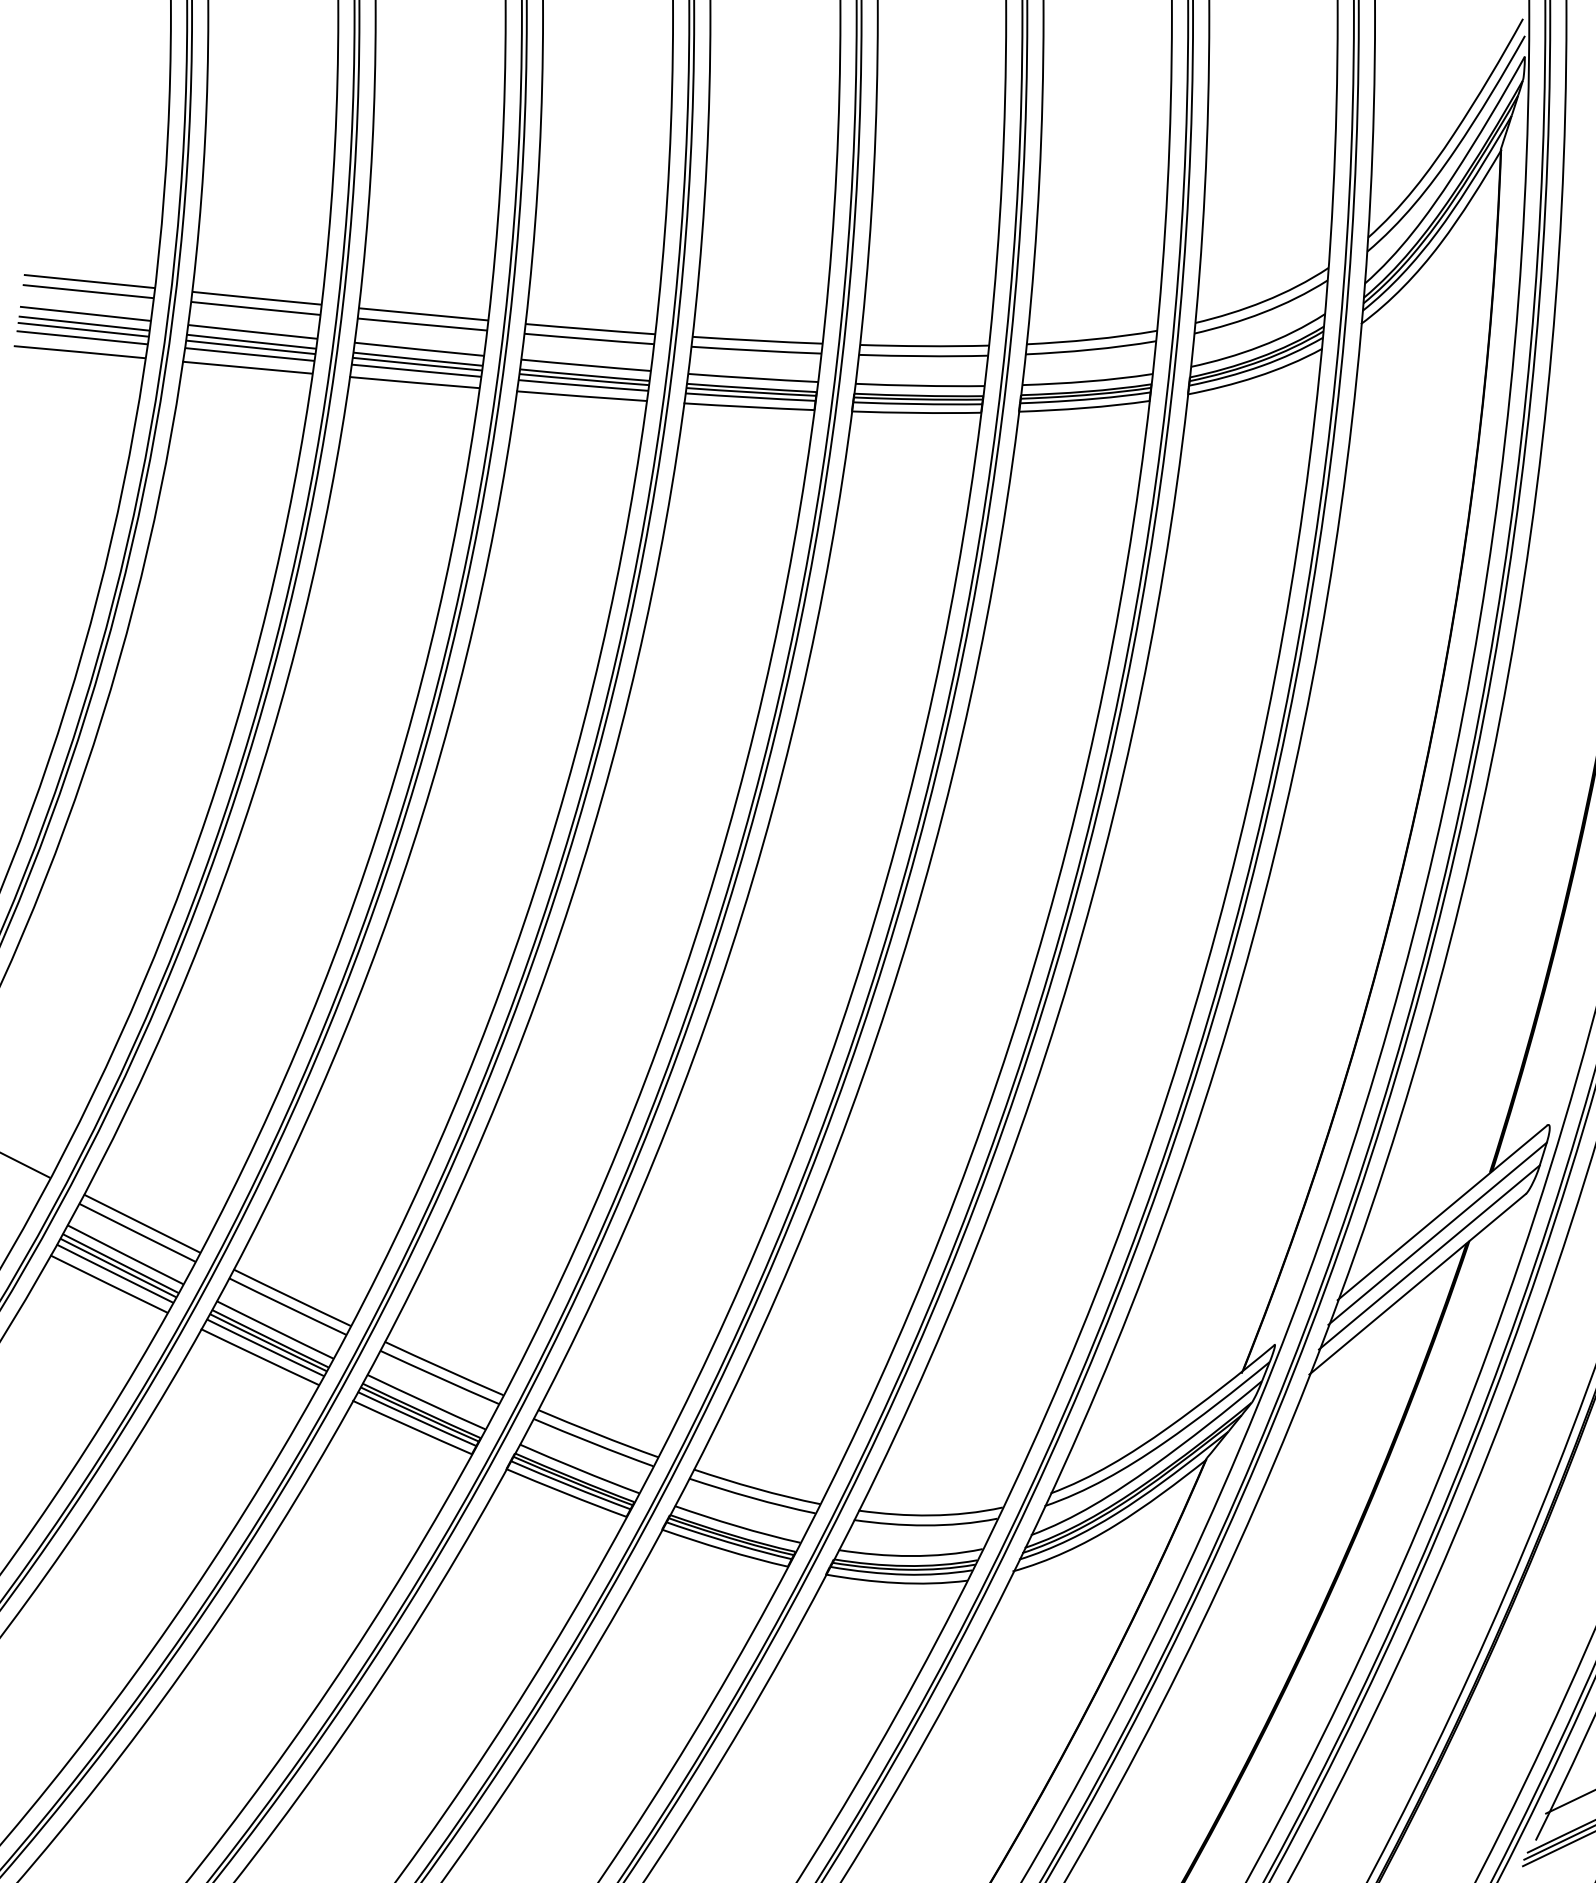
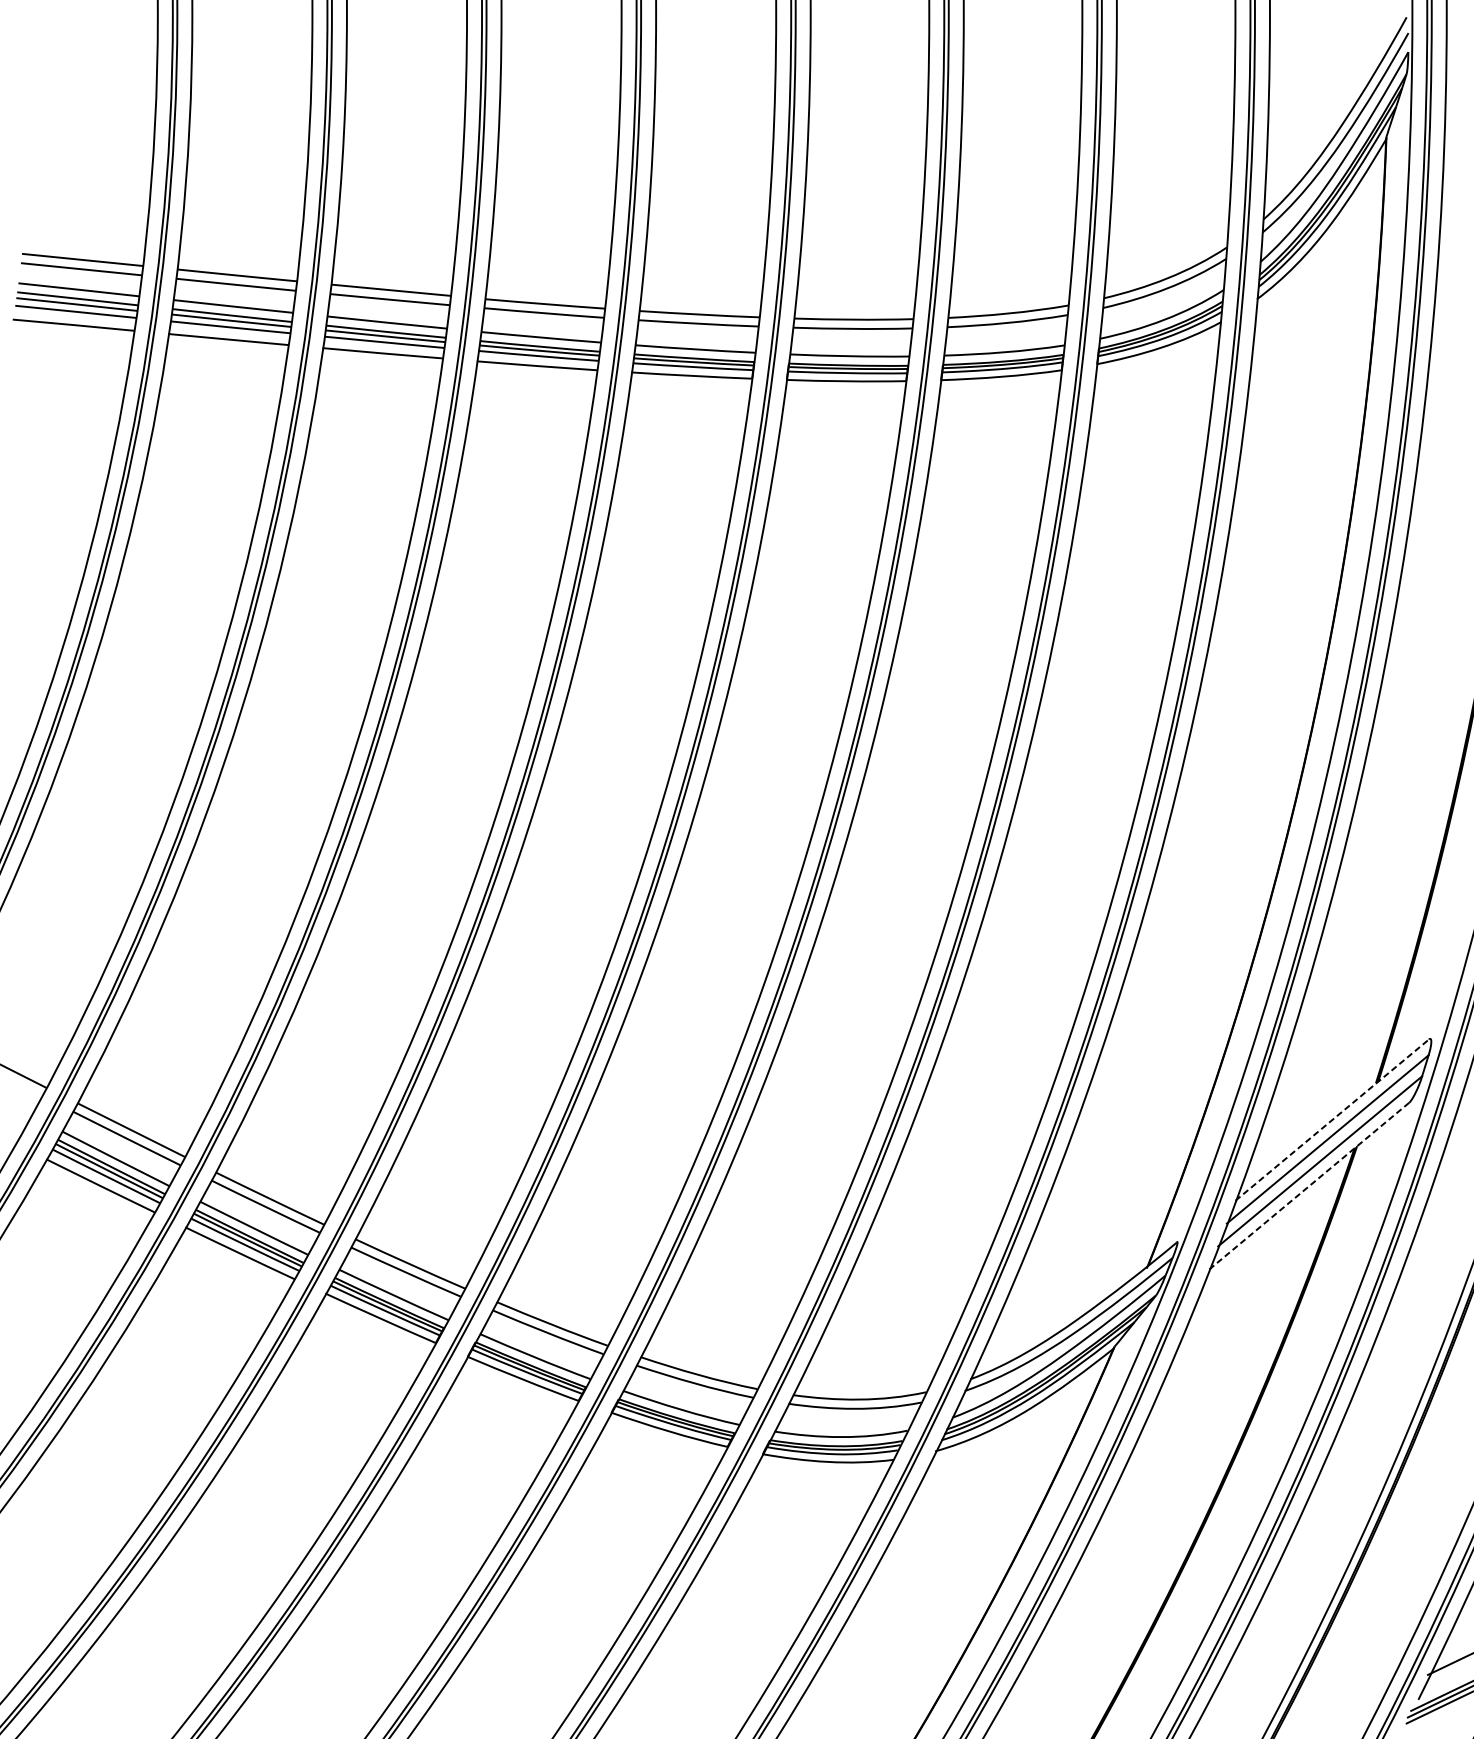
line: (1442, 1212) -> (1332, 1119), solid -> dashed
line: (1417, 1284) -> (1309, 1186), solid -> dashed

